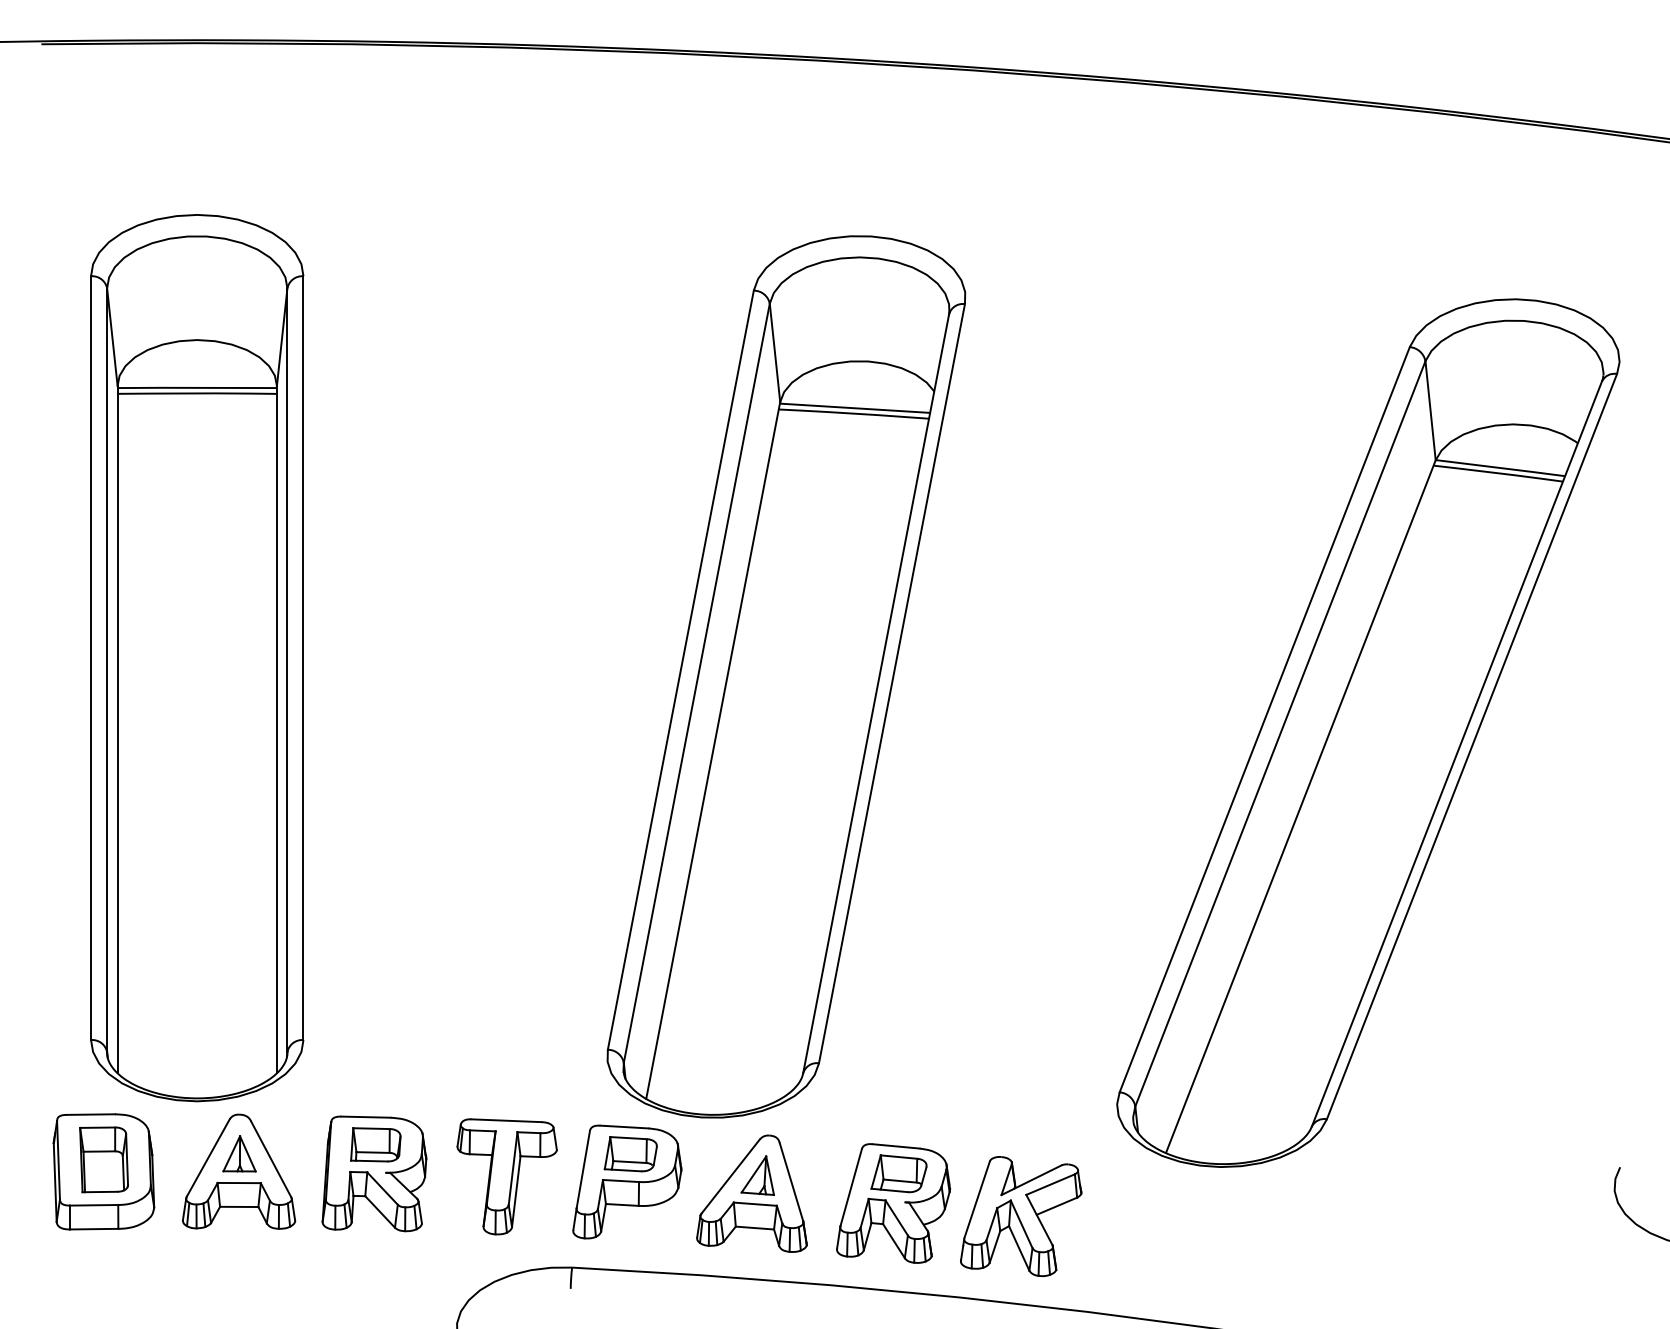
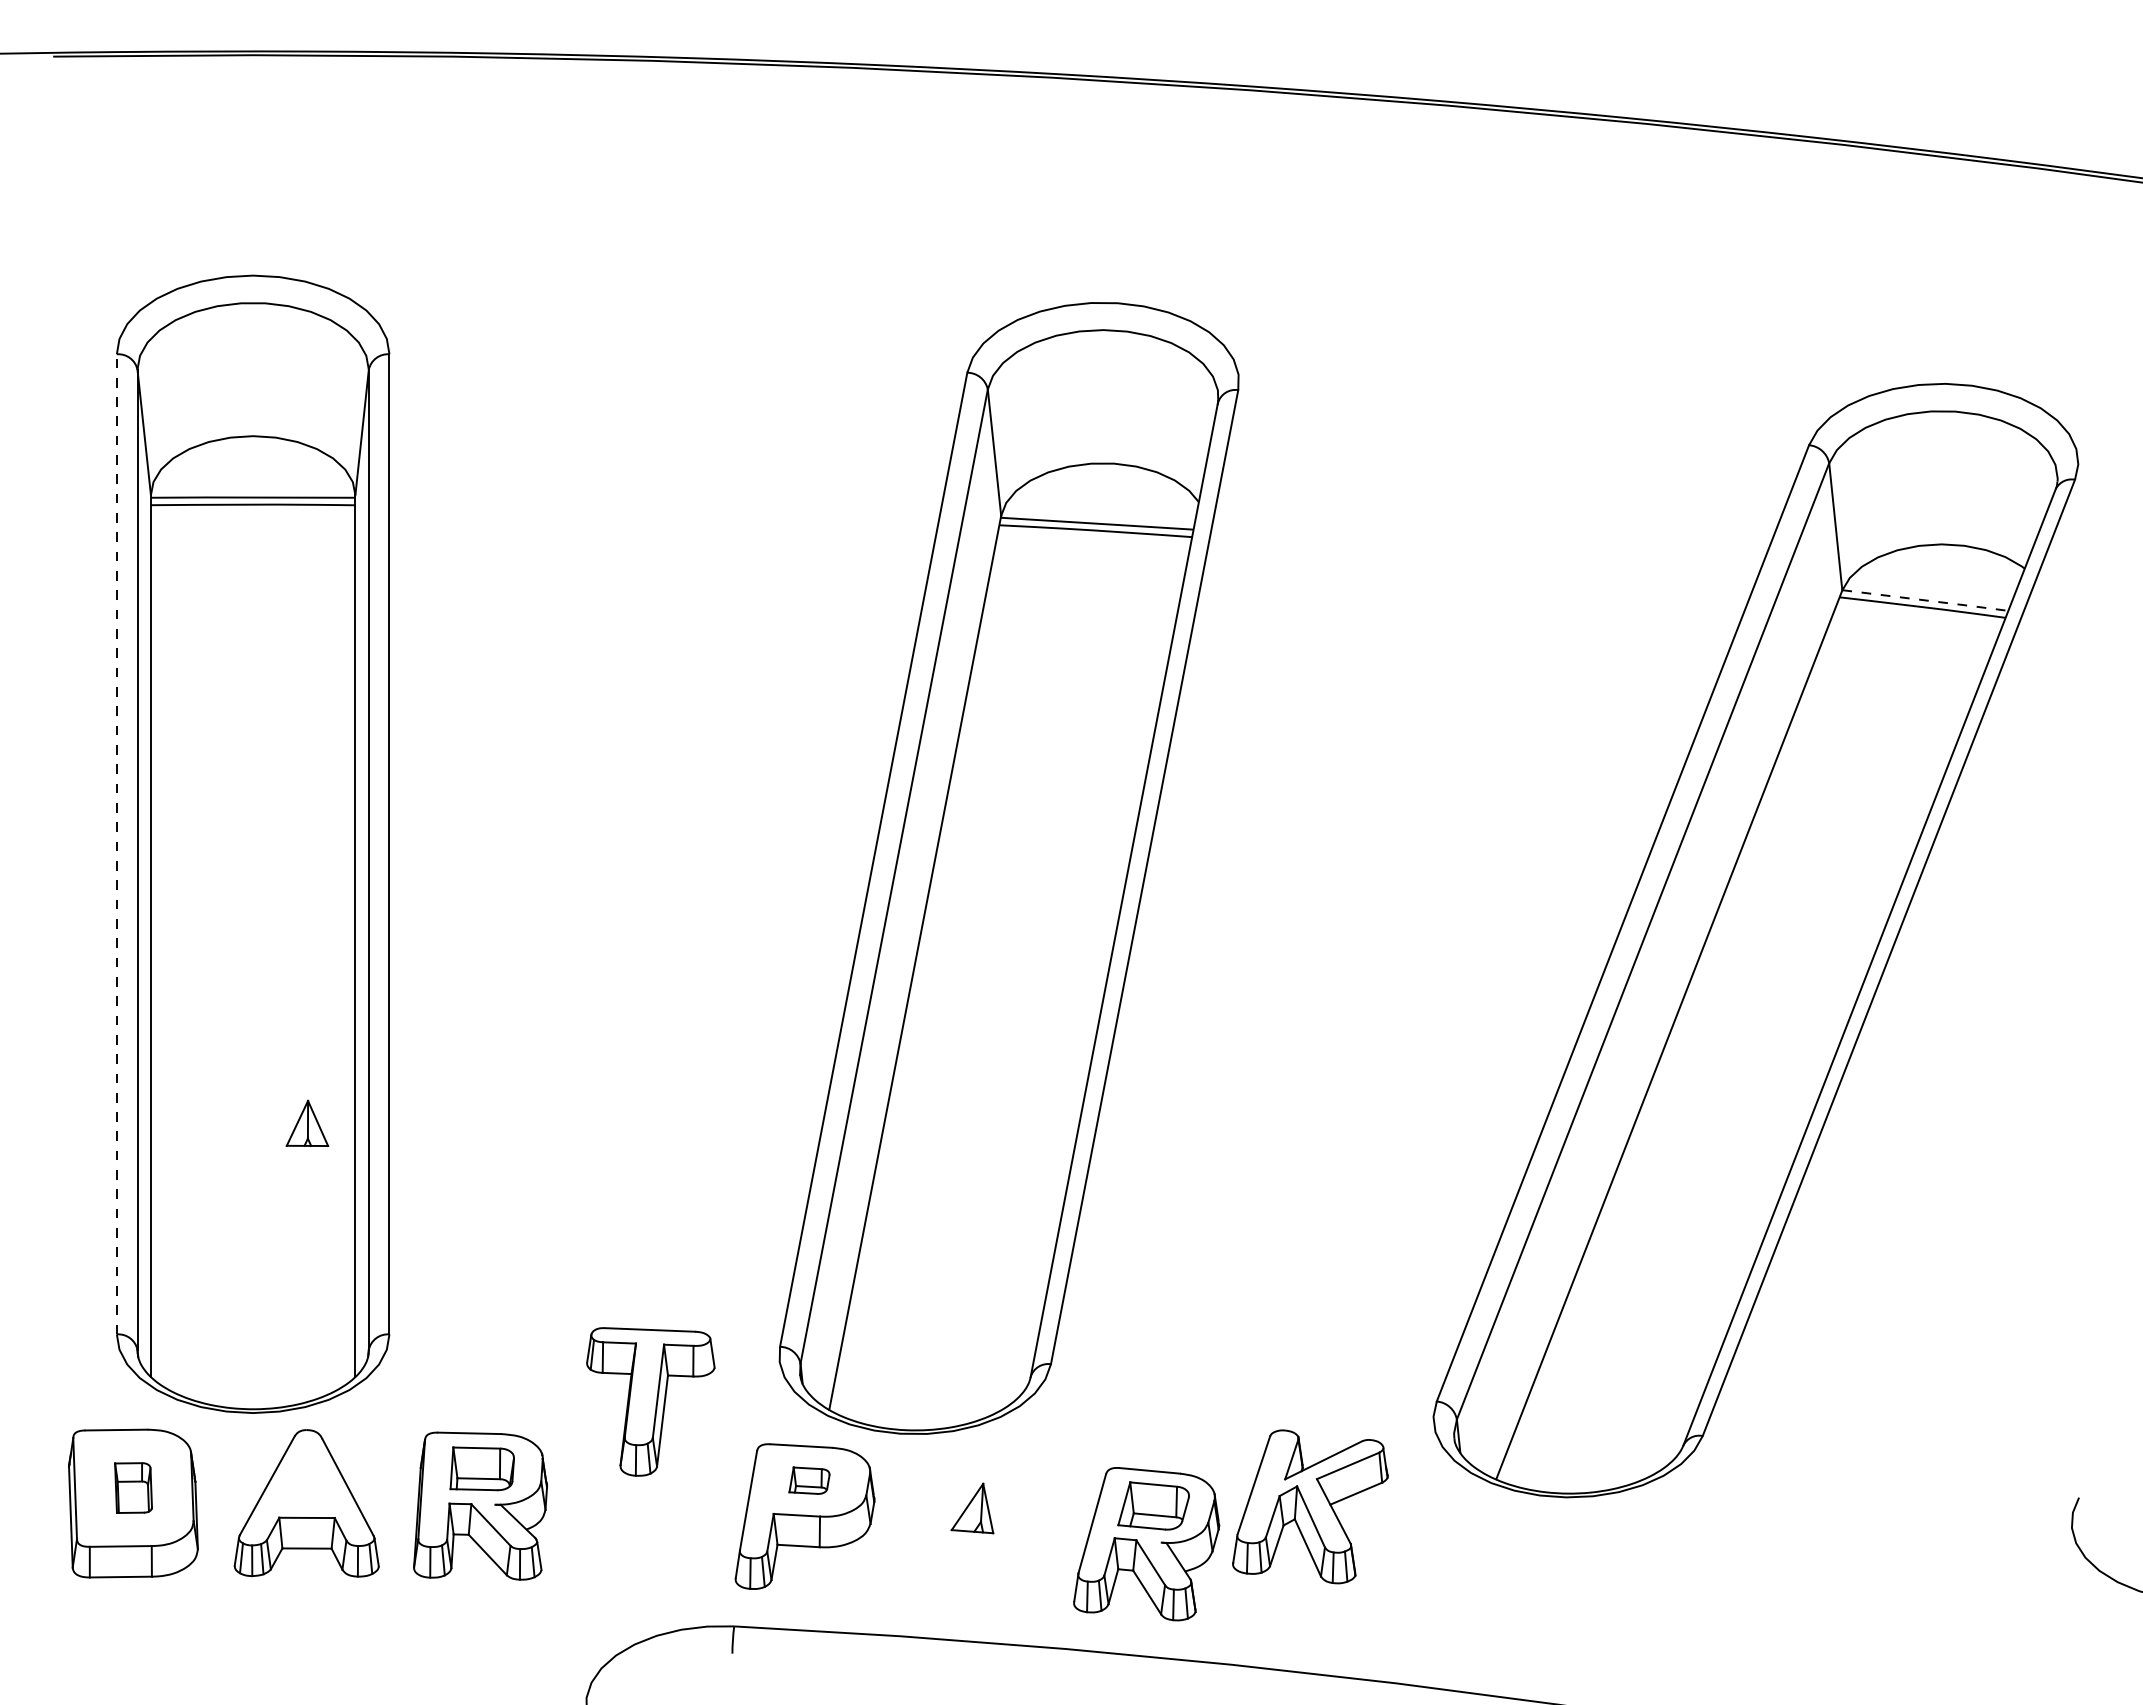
line: (1501, 468) -> (1926, 600), solid -> dashed
line: (90, 657) -> (116, 843), solid -> dashed
part: (239, 1153) -> (307, 1122), moved
part: (630, 1153) -> (809, 1480), size x0.6
part: (104, 1159) -> (133, 1487), size x0.6
part: (506, 1176) -> (650, 1401), moved
part: (751, 1193) -> (964, 1531), removed
part: (1021, 1216) -> (1310, 1506), moved

